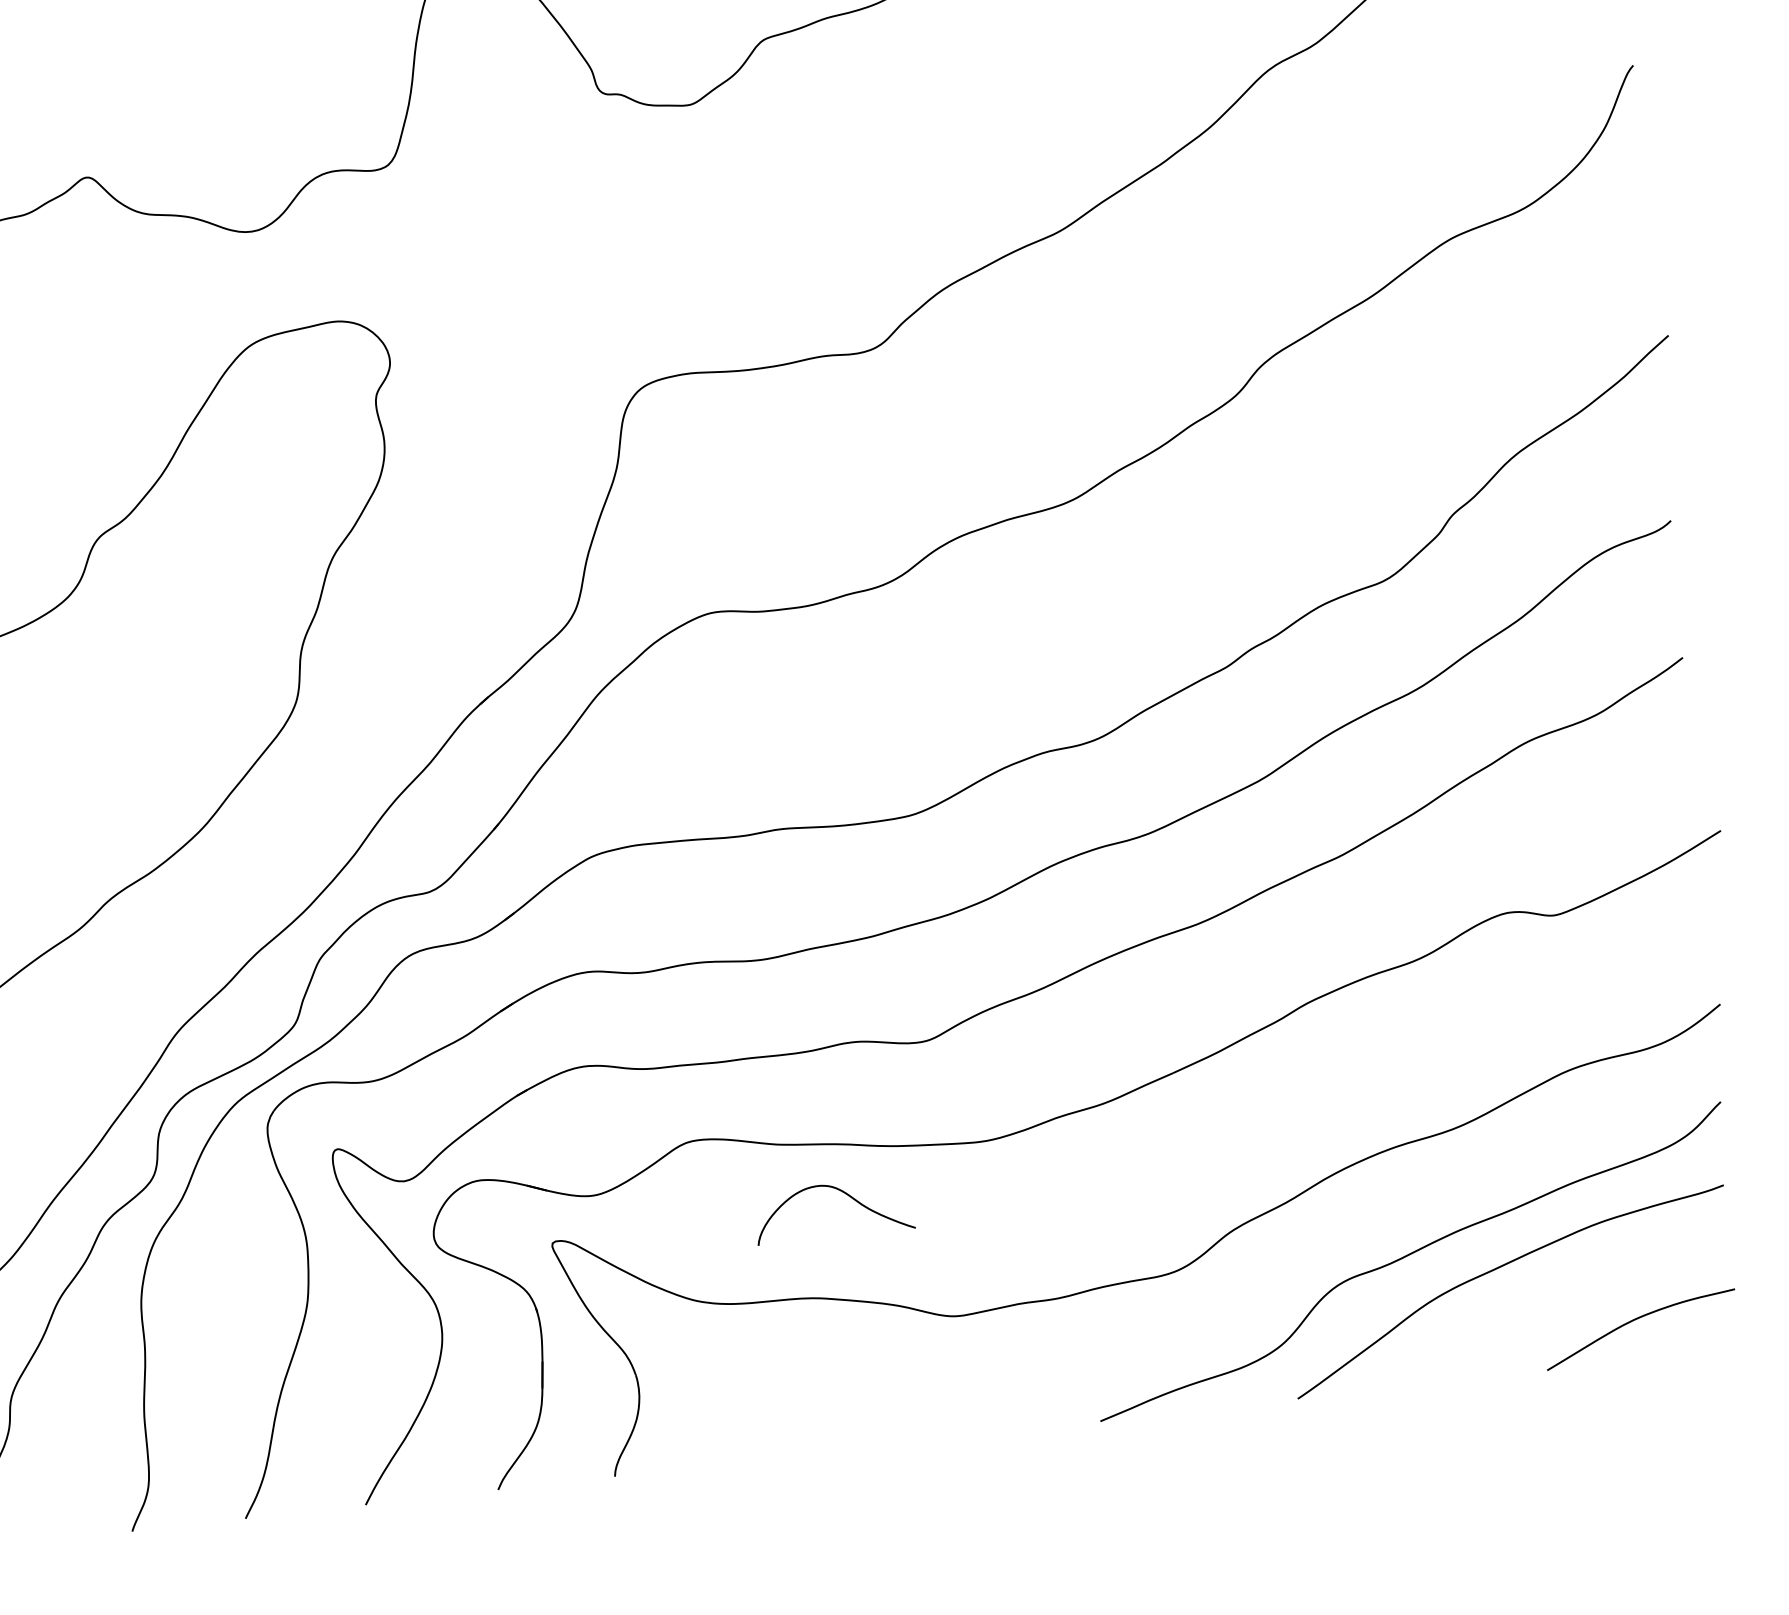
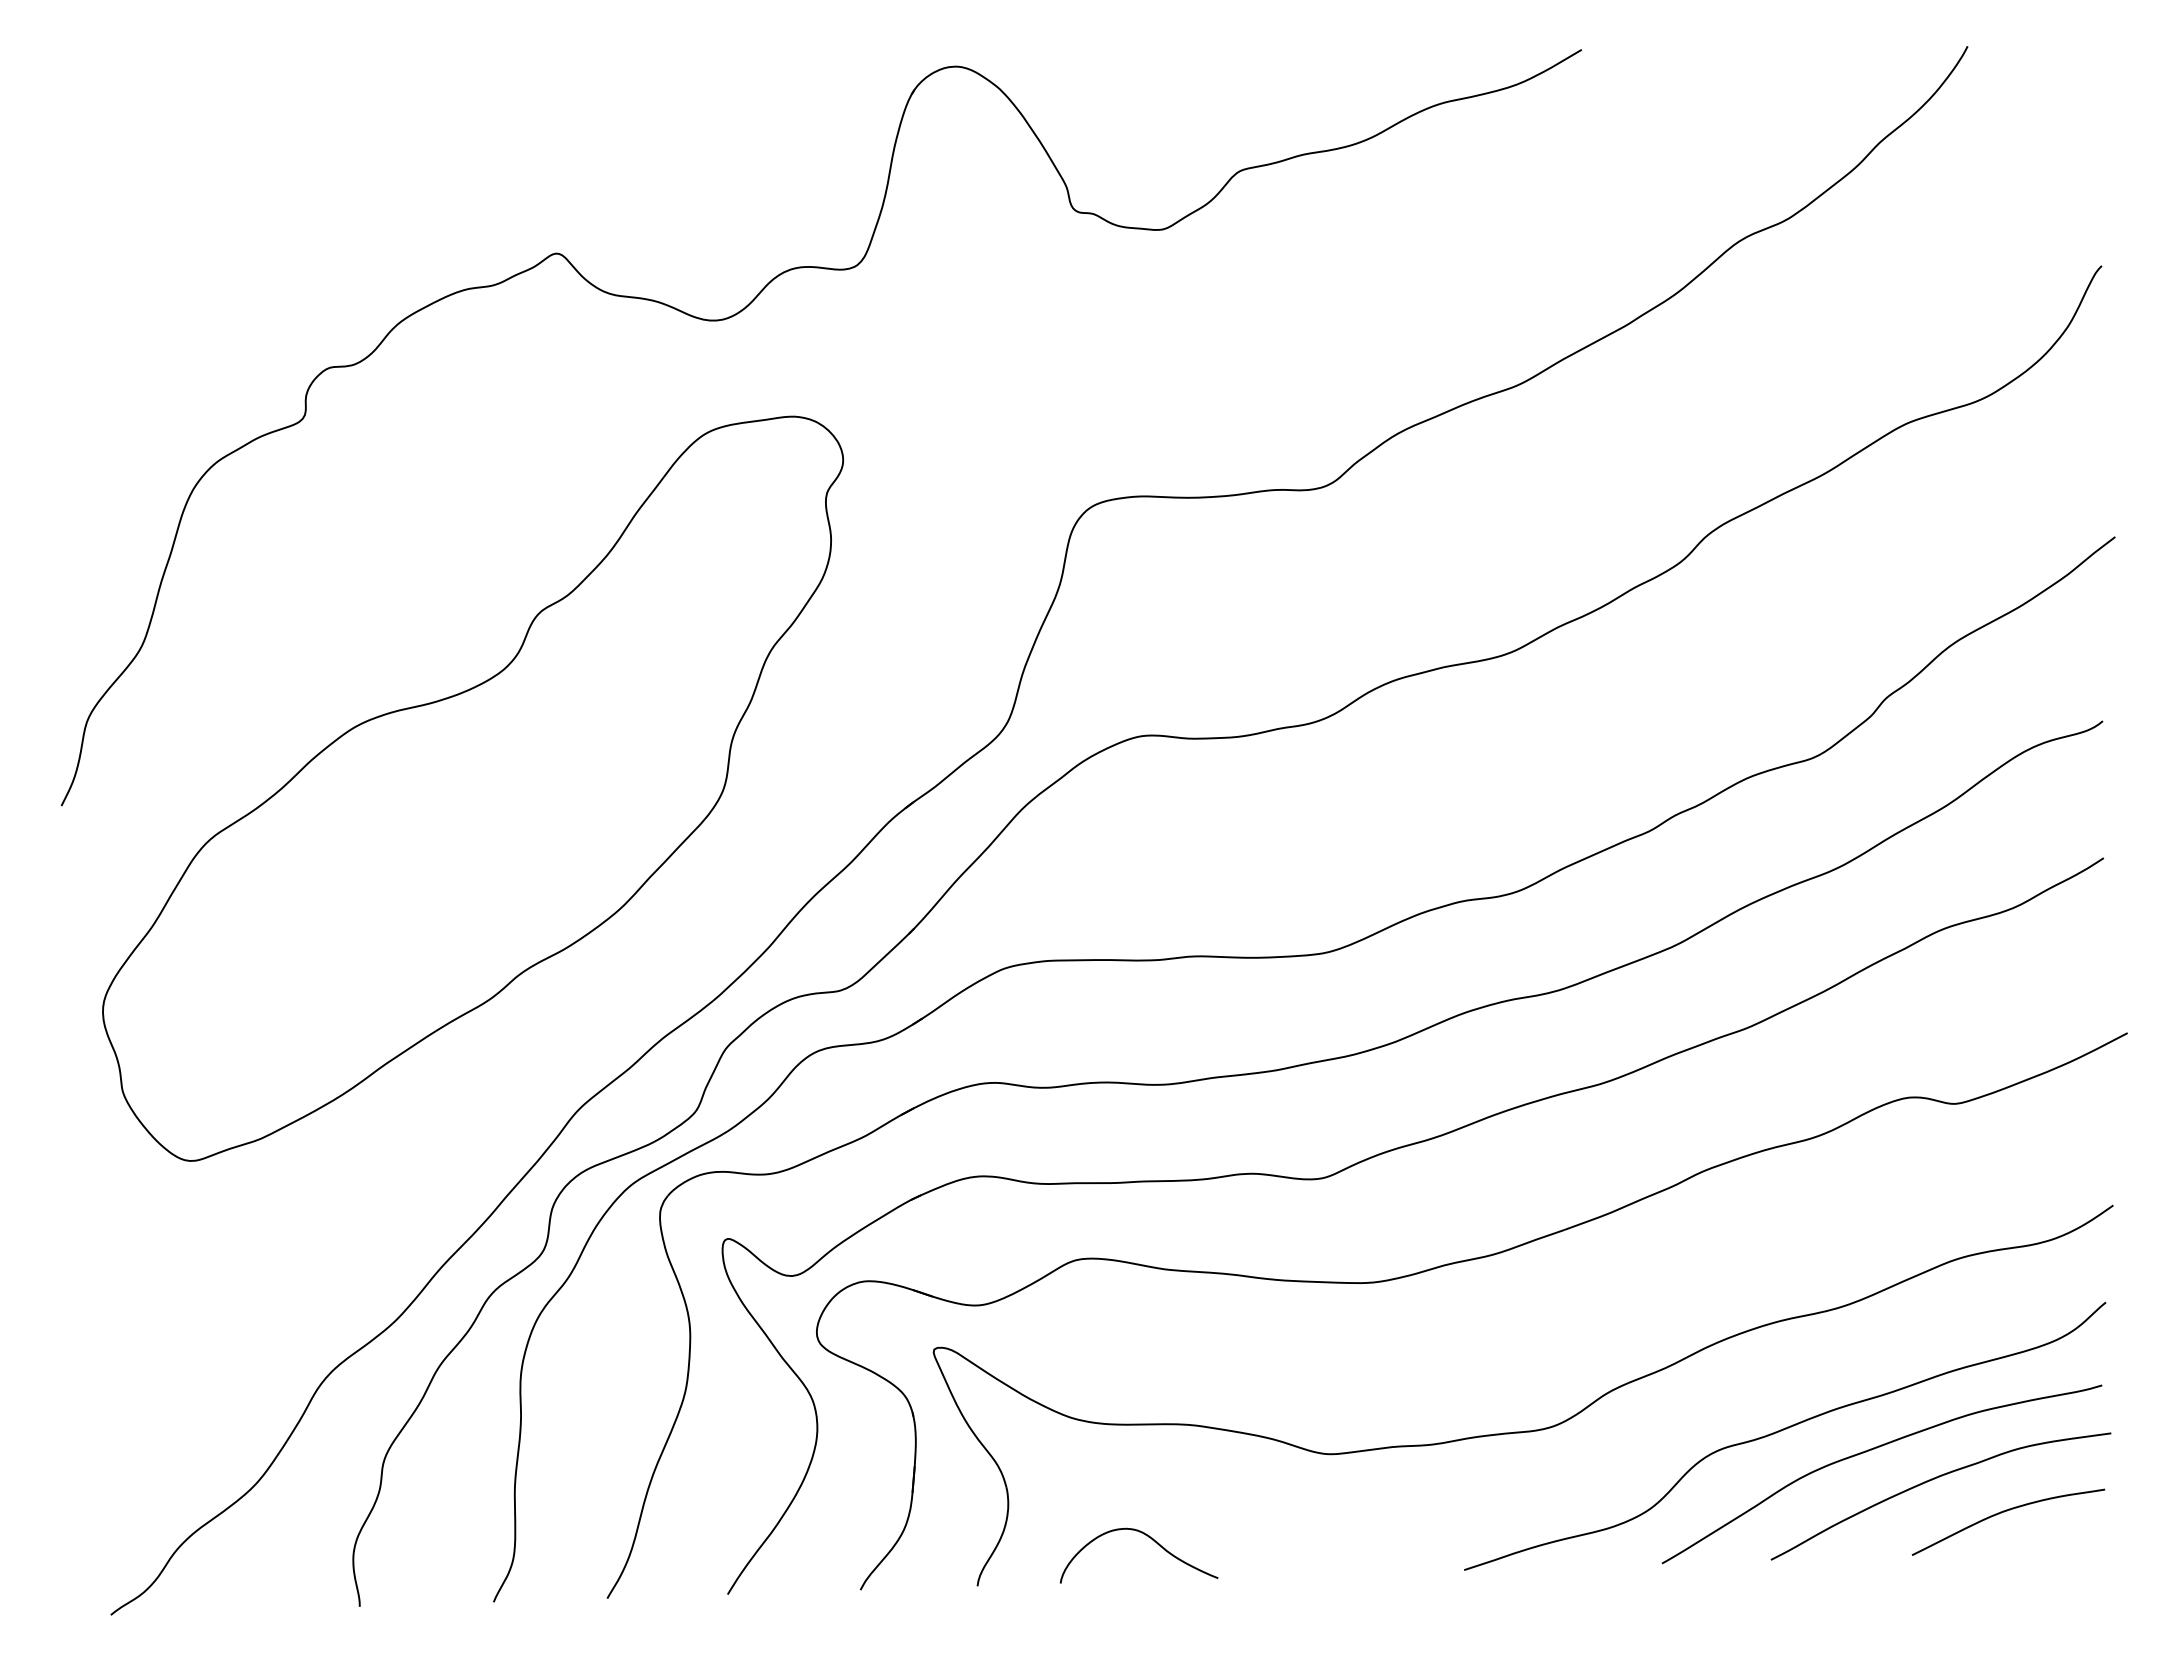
curve: (847, 1195) -> (1152, 1540), moved
curve: (1561, 1294) -> (1932, 1480), added

